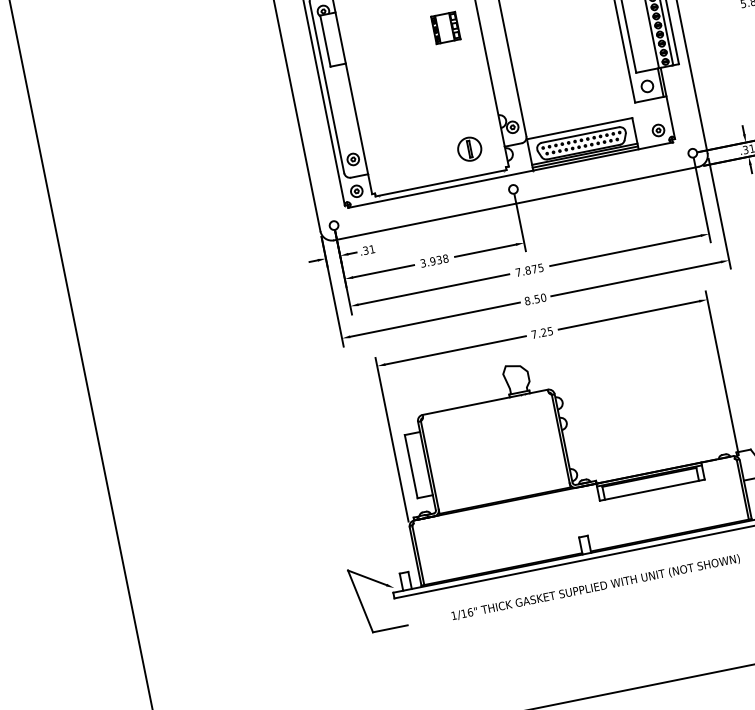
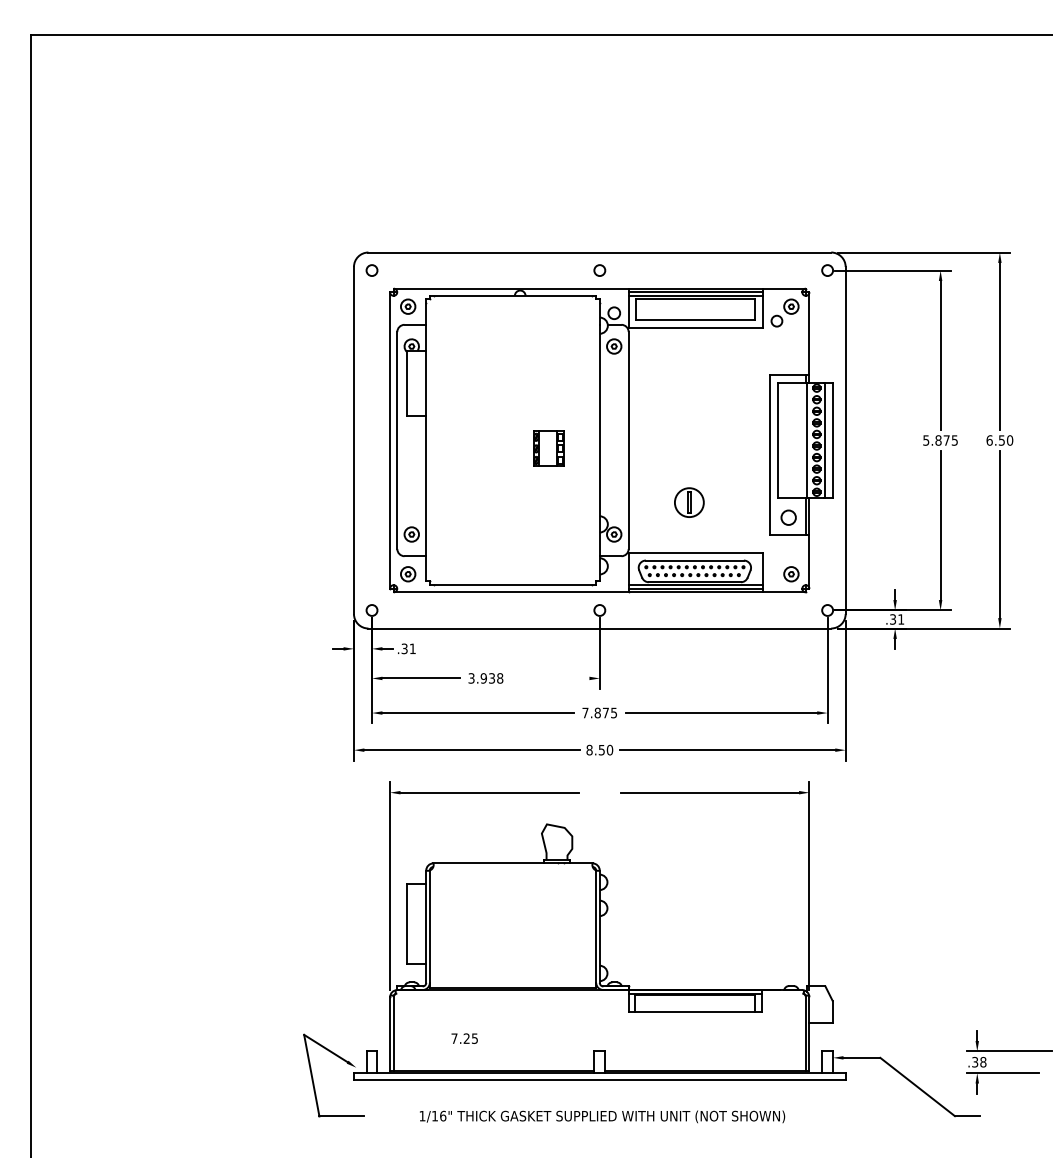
part: (445, 27) -> (548, 448), moved
part: (469, 149) -> (689, 502), moved
line: (485, 250) -> (550, 678), removed
text: (542, 332) -> (464, 1038), moved

